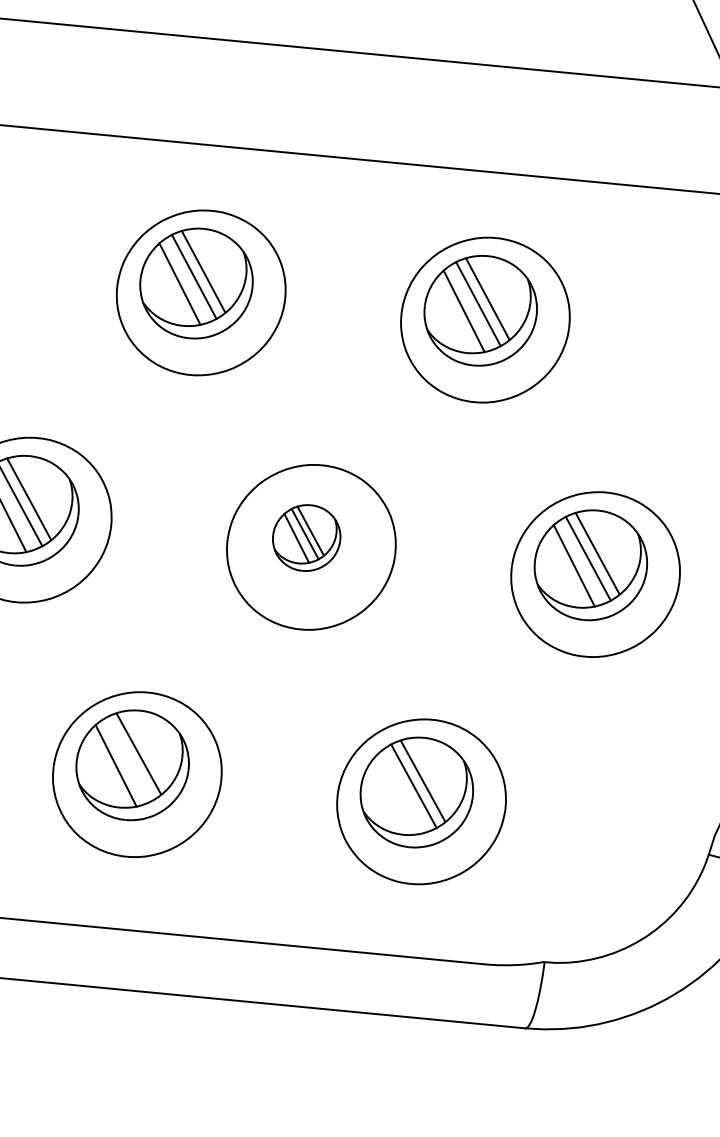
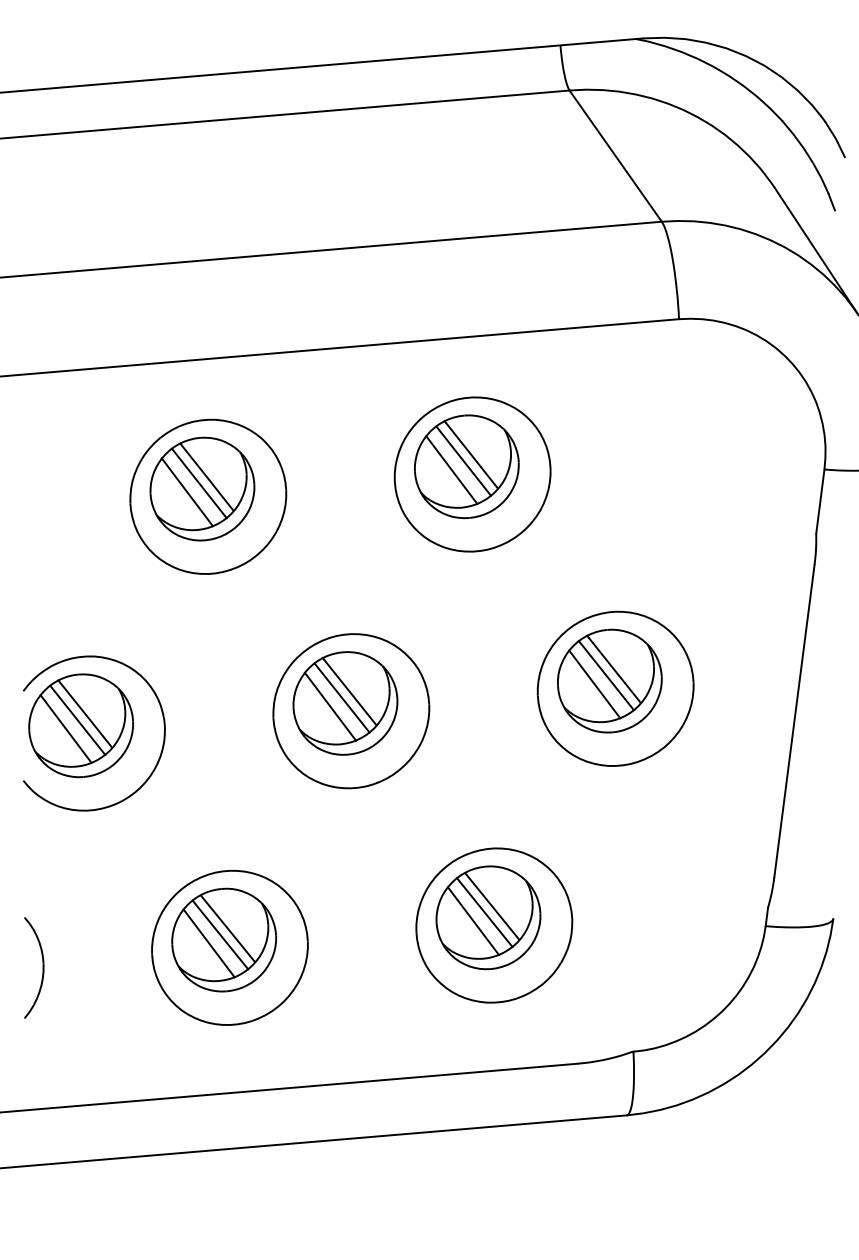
part: (306, 538) -> (345, 703), size x1.67
line: (129, 758) -> (220, 934), added
line: (399, 792) -> (472, 920), added

